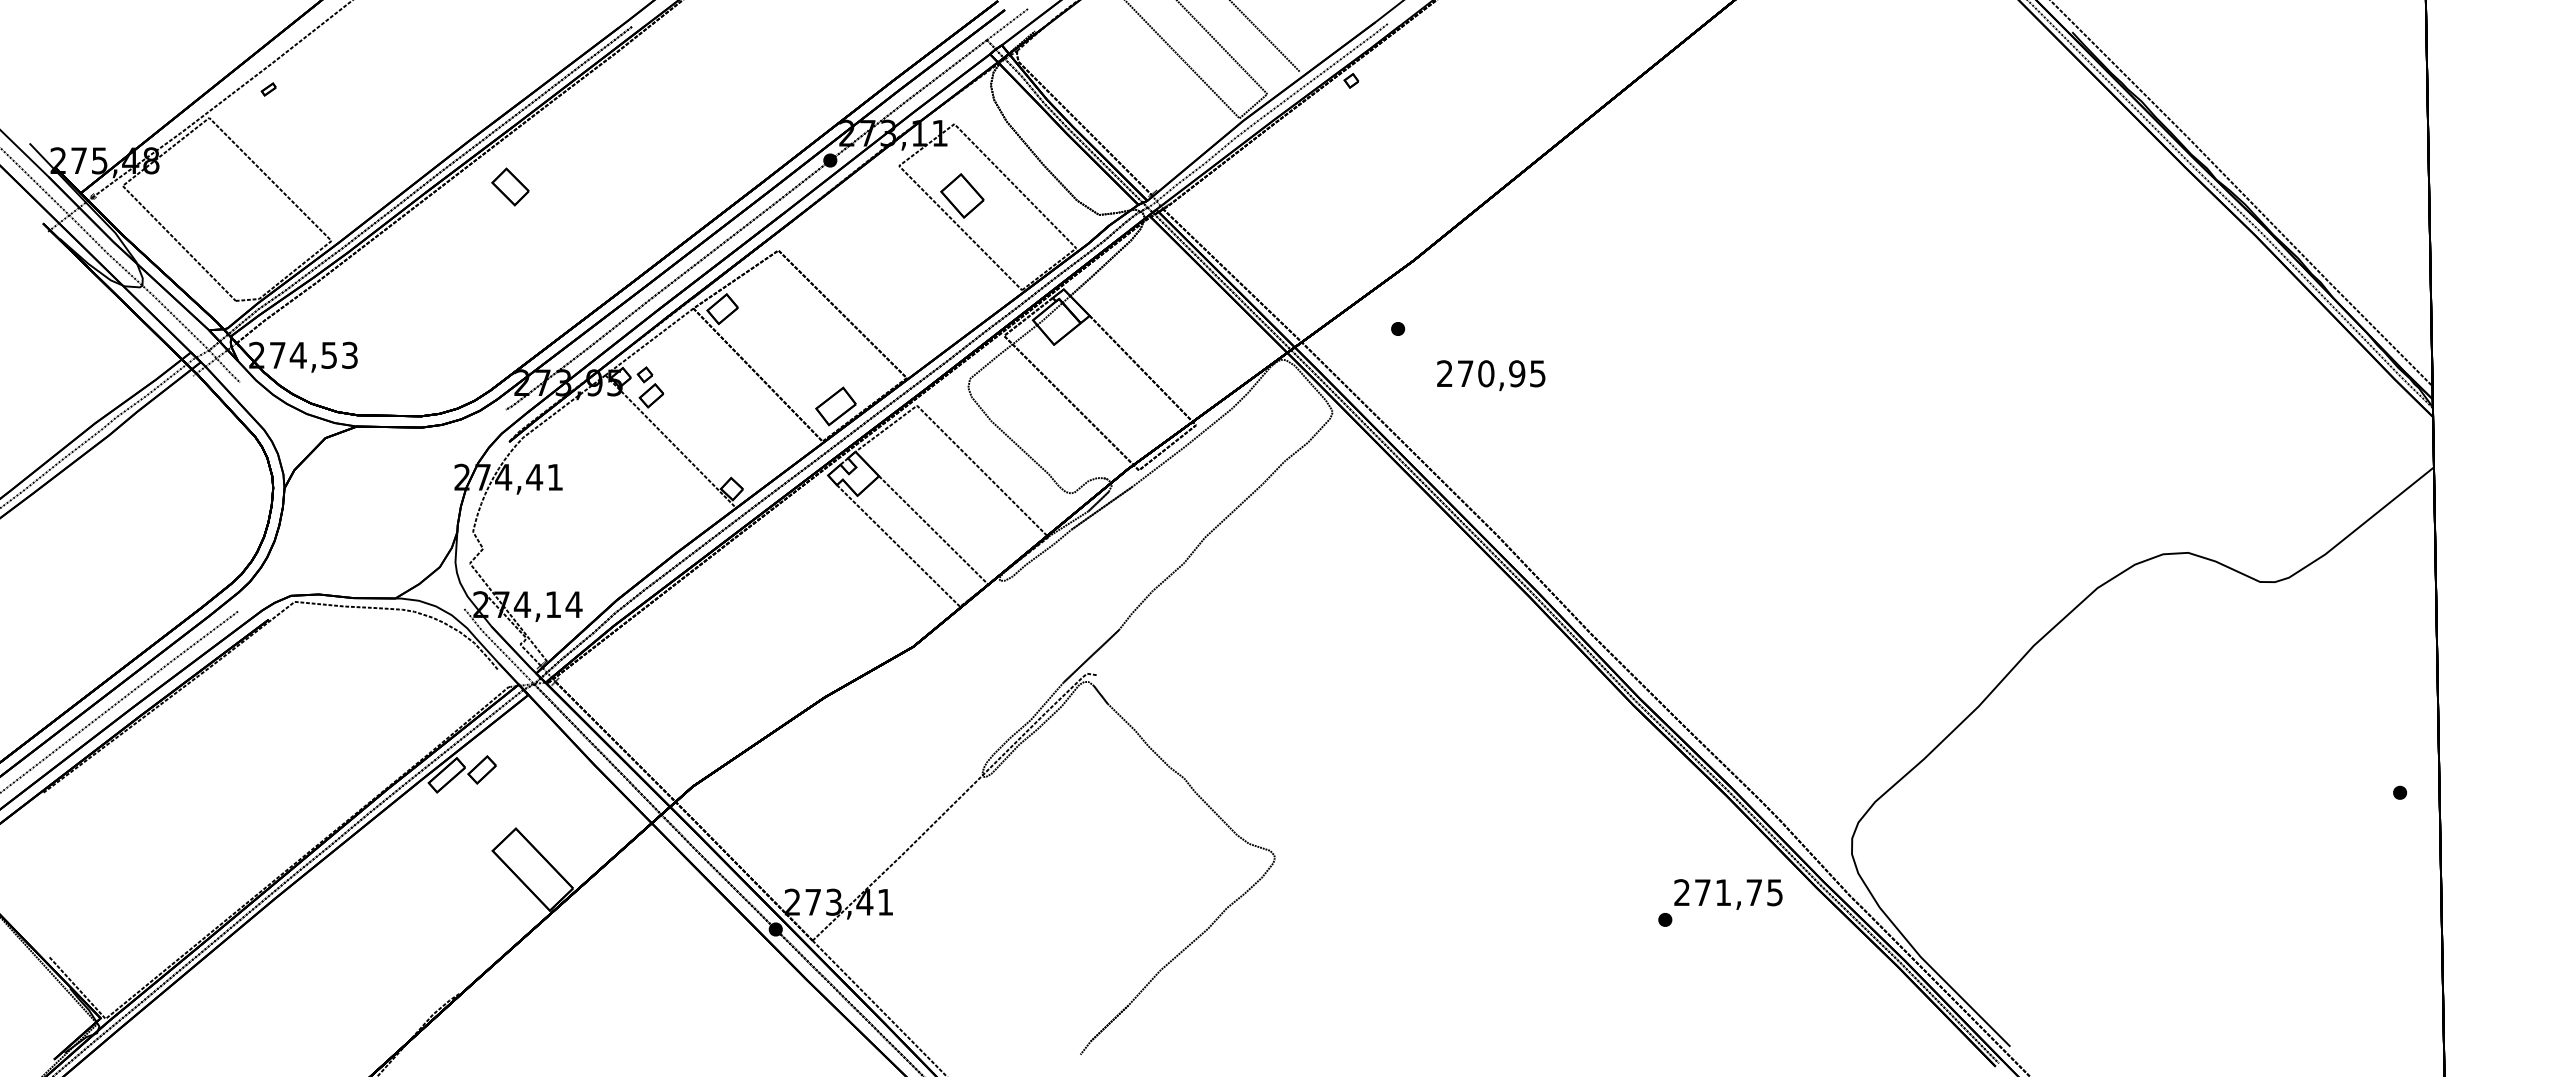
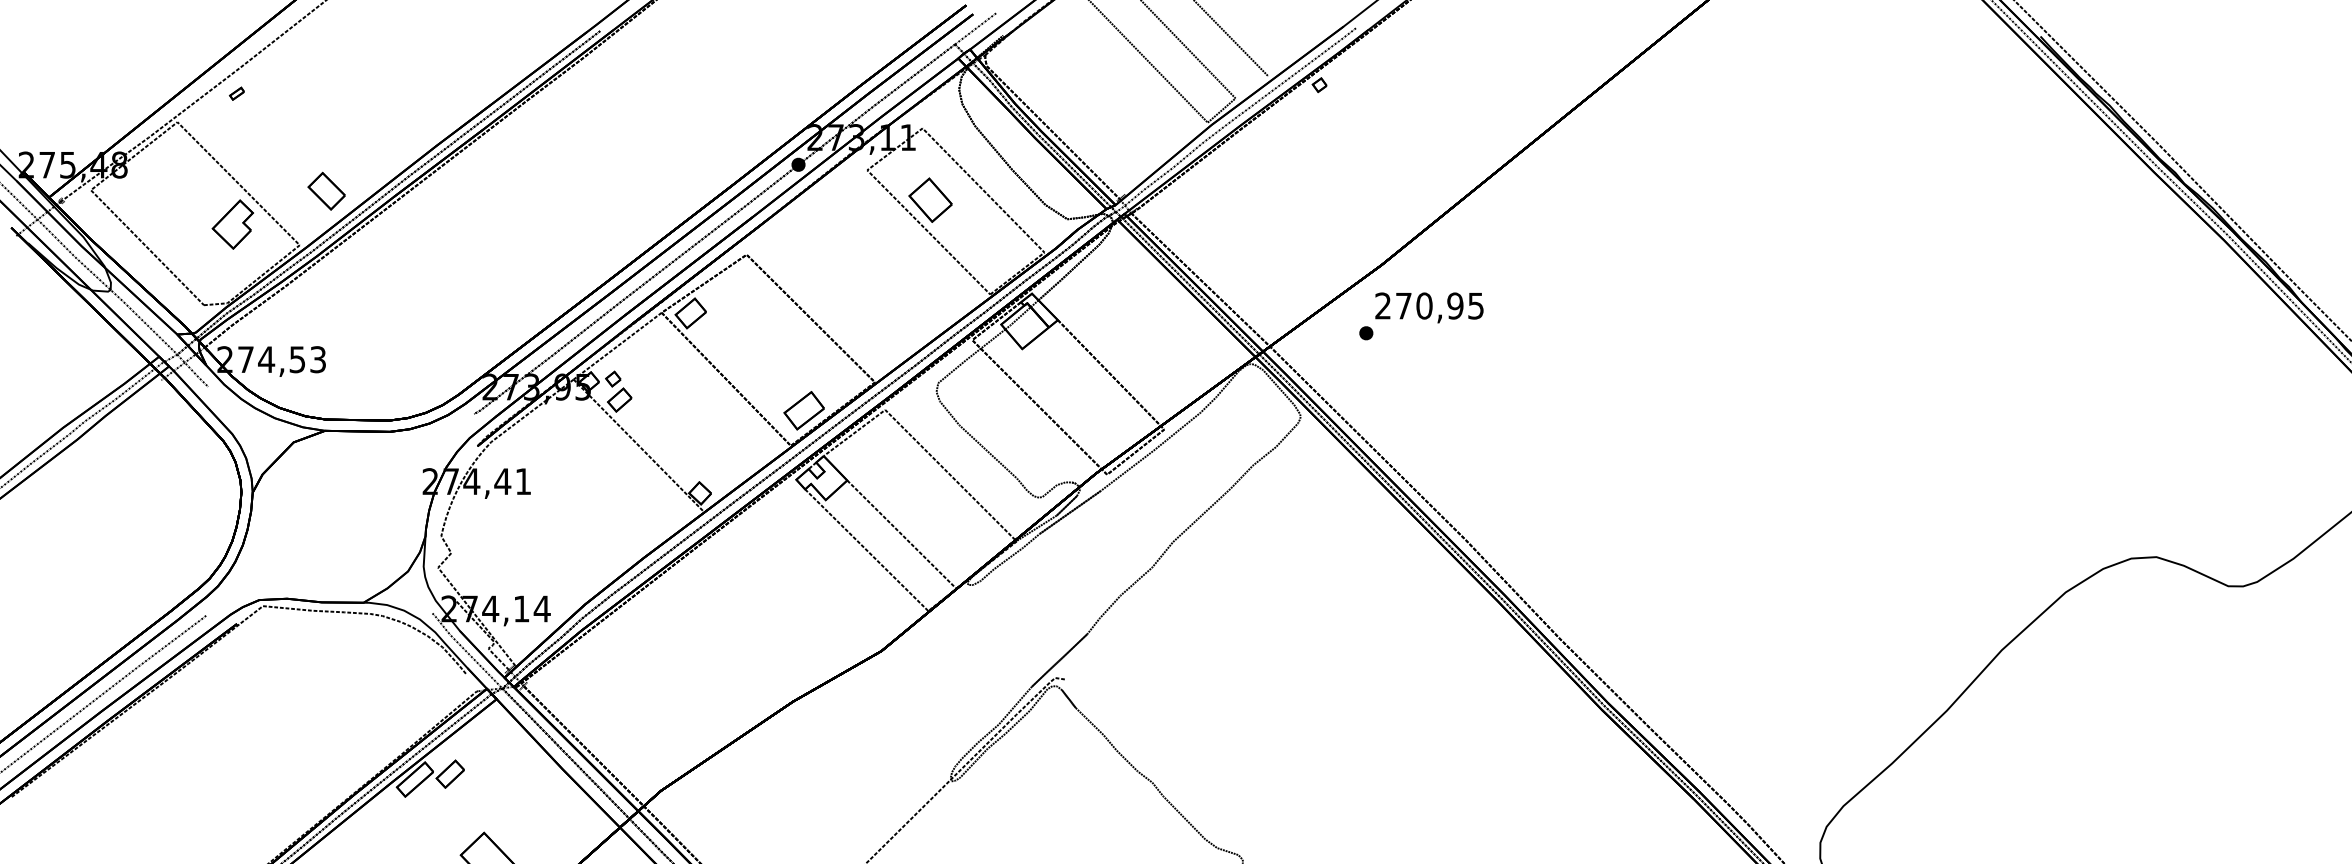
part: (510, 186) -> (326, 190), moved
part: (264, 220) -> (232, 224), added
text: (1491, 375) -> (1429, 307), moved

